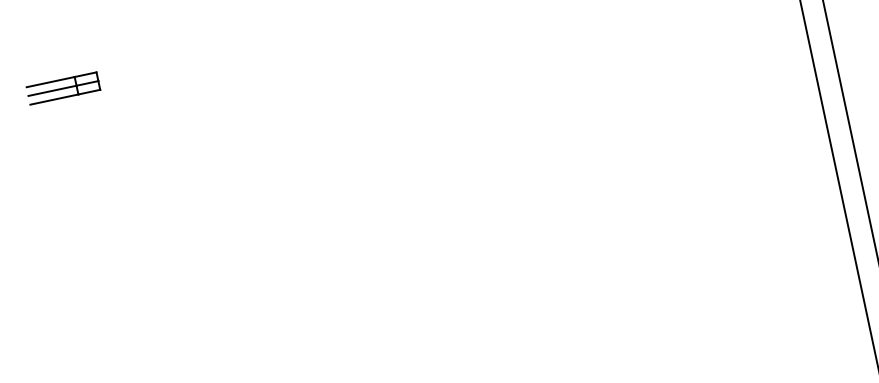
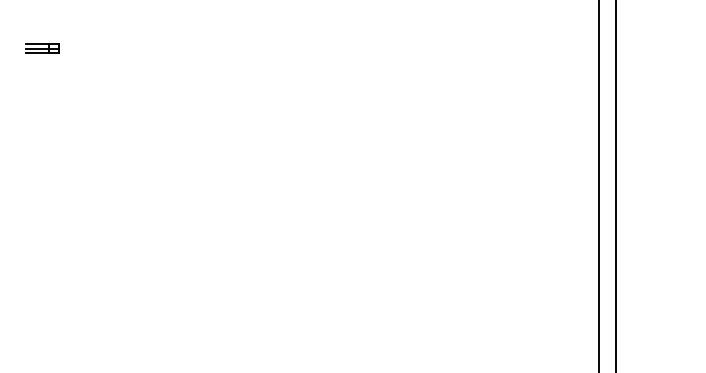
part: (63, 88) -> (42, 48), size x0.6

